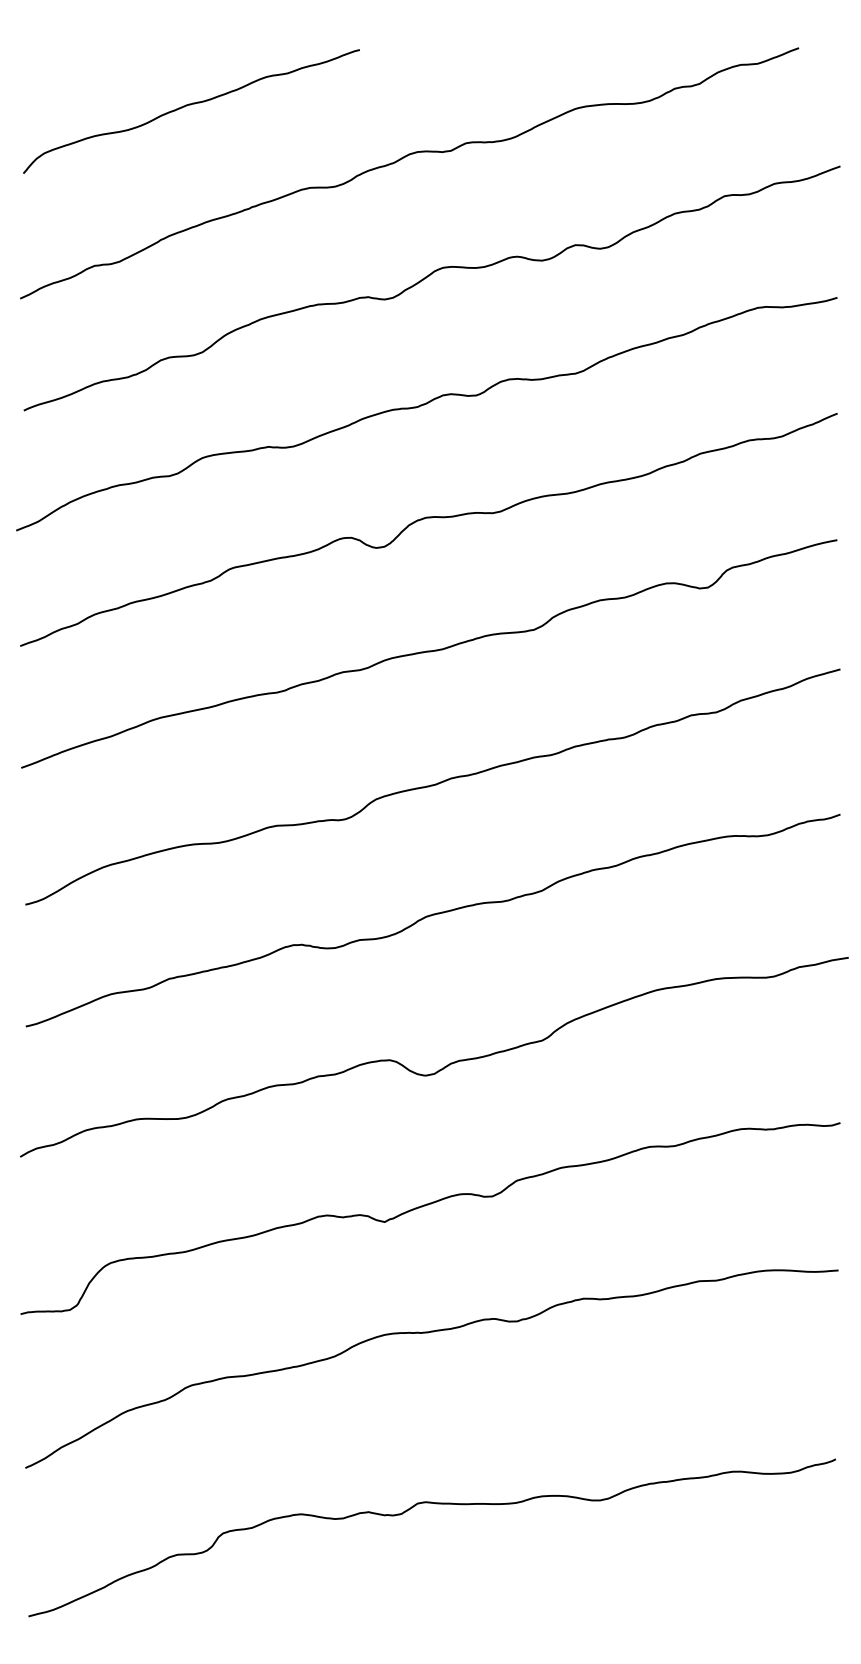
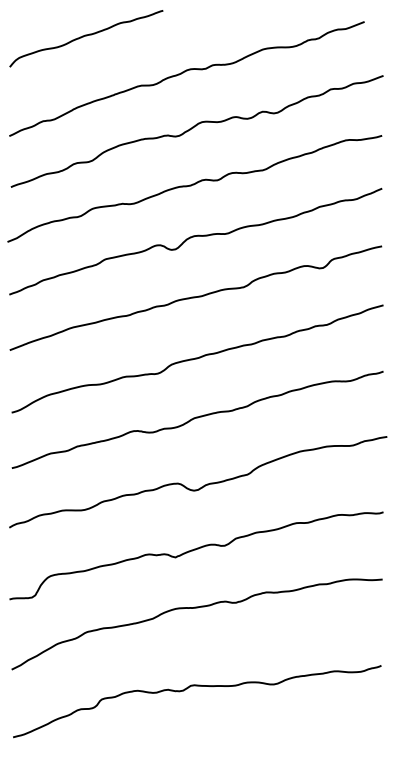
curve: (191, 106) -> (86, 36), moved

